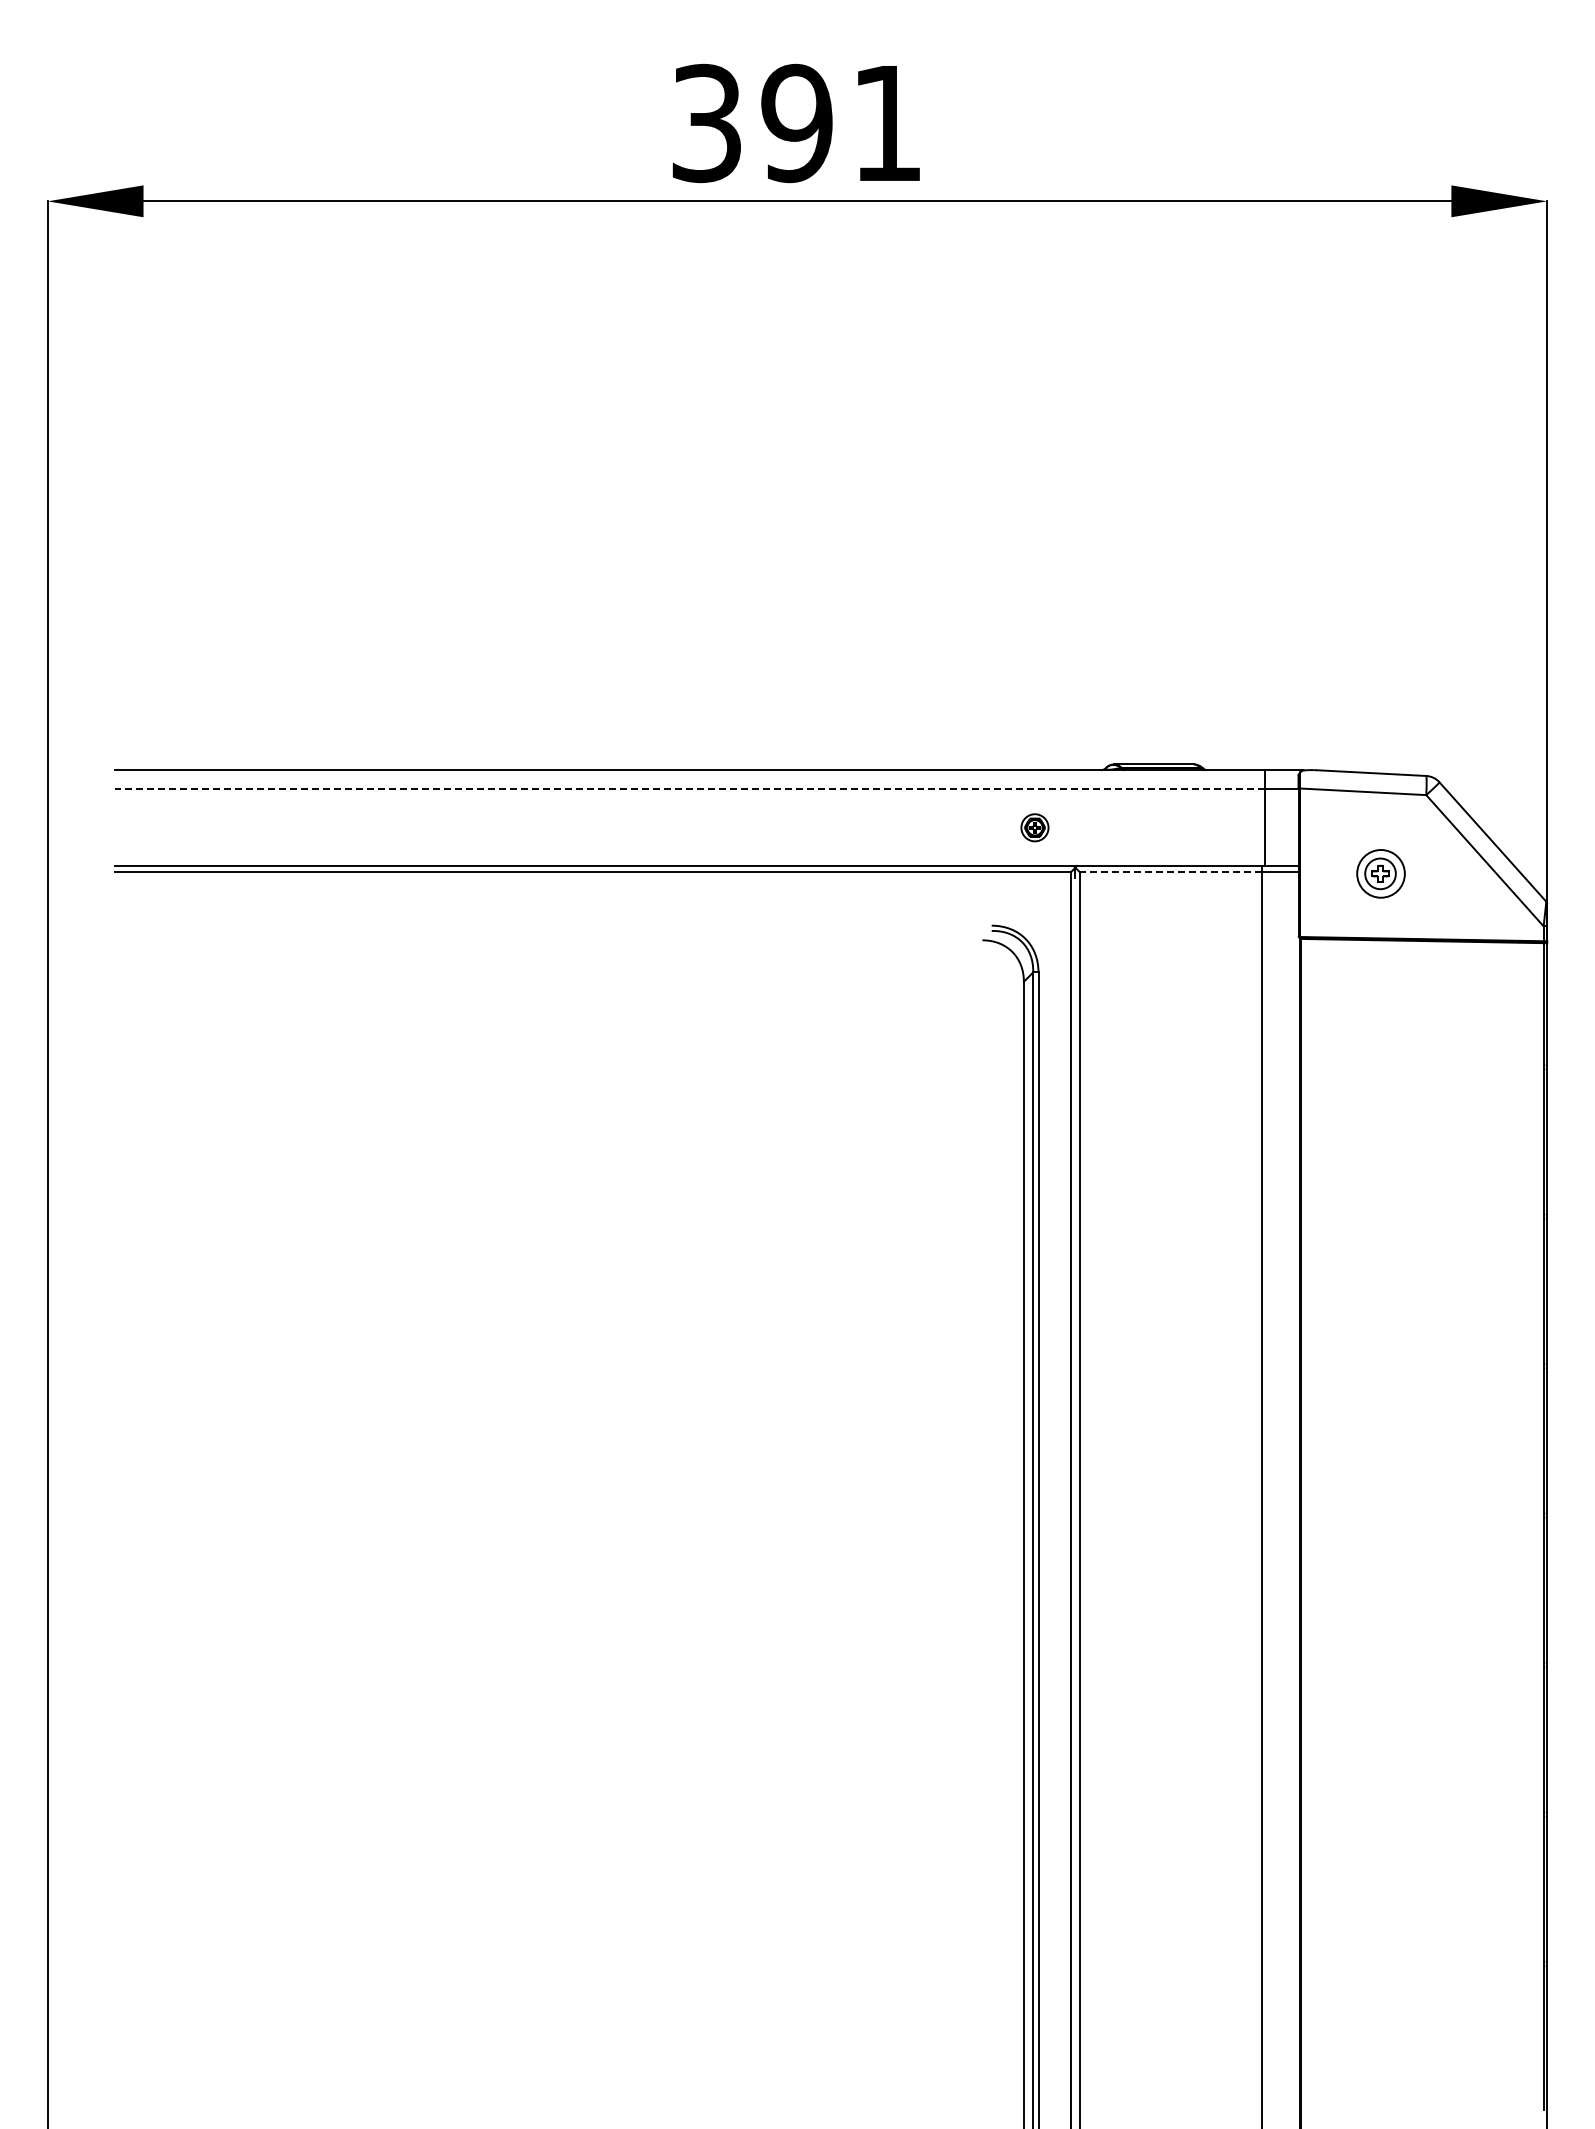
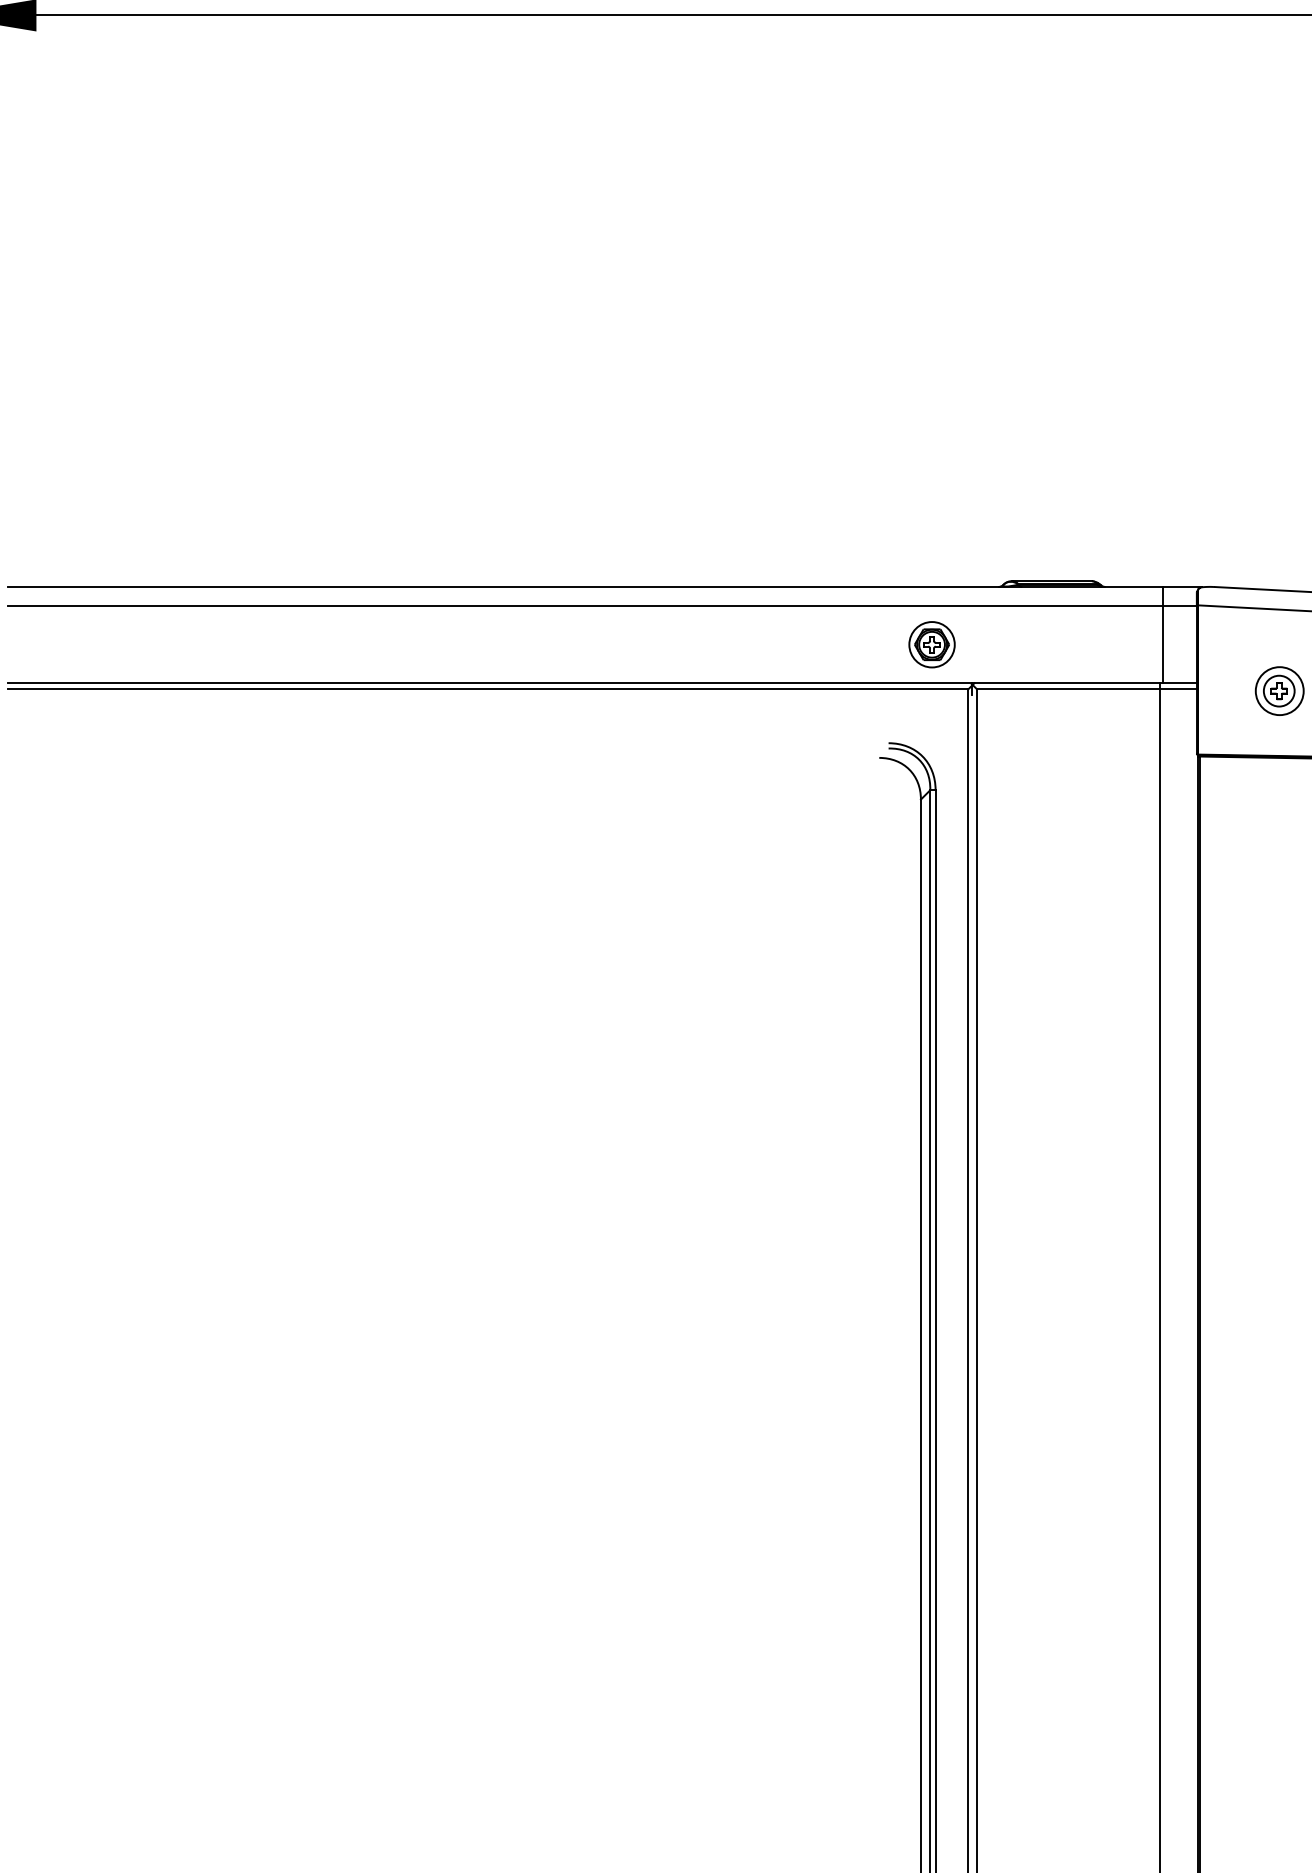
line: (690, 789) -> (585, 606), dashed -> solid
part: (1034, 827) -> (931, 644), size x1.67
line: (1170, 872) -> (1068, 689), dashed -> solid

